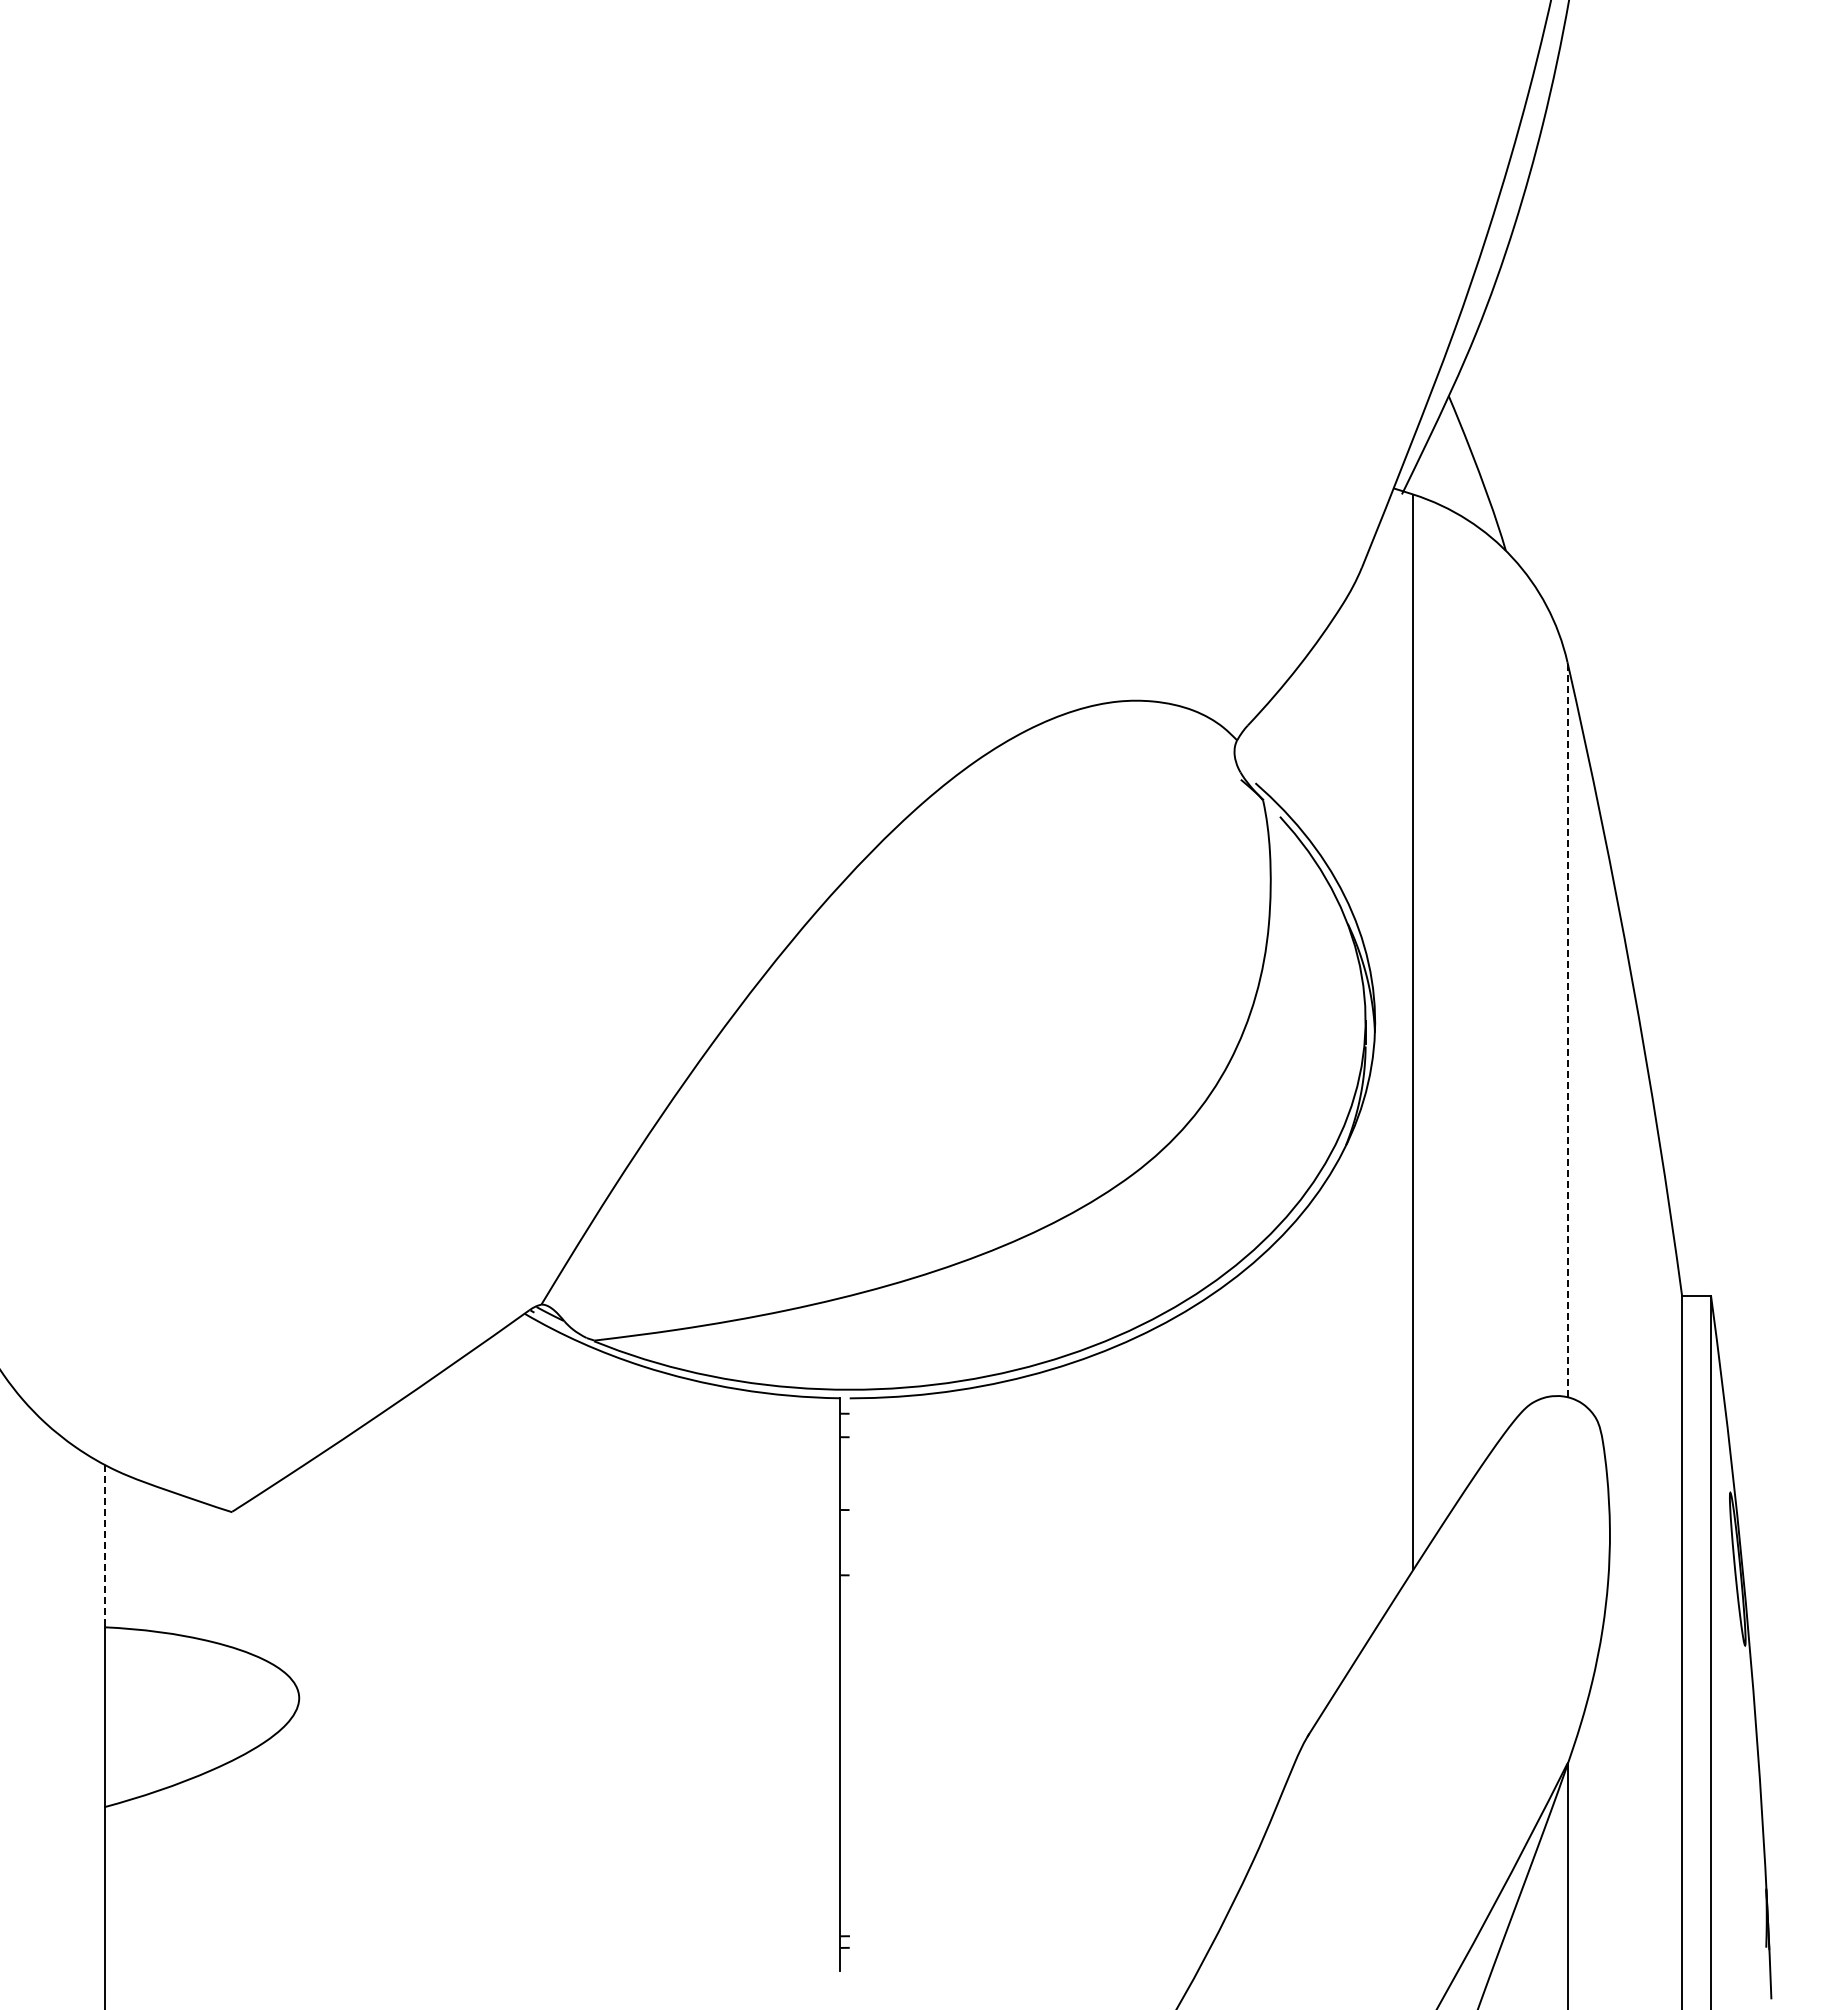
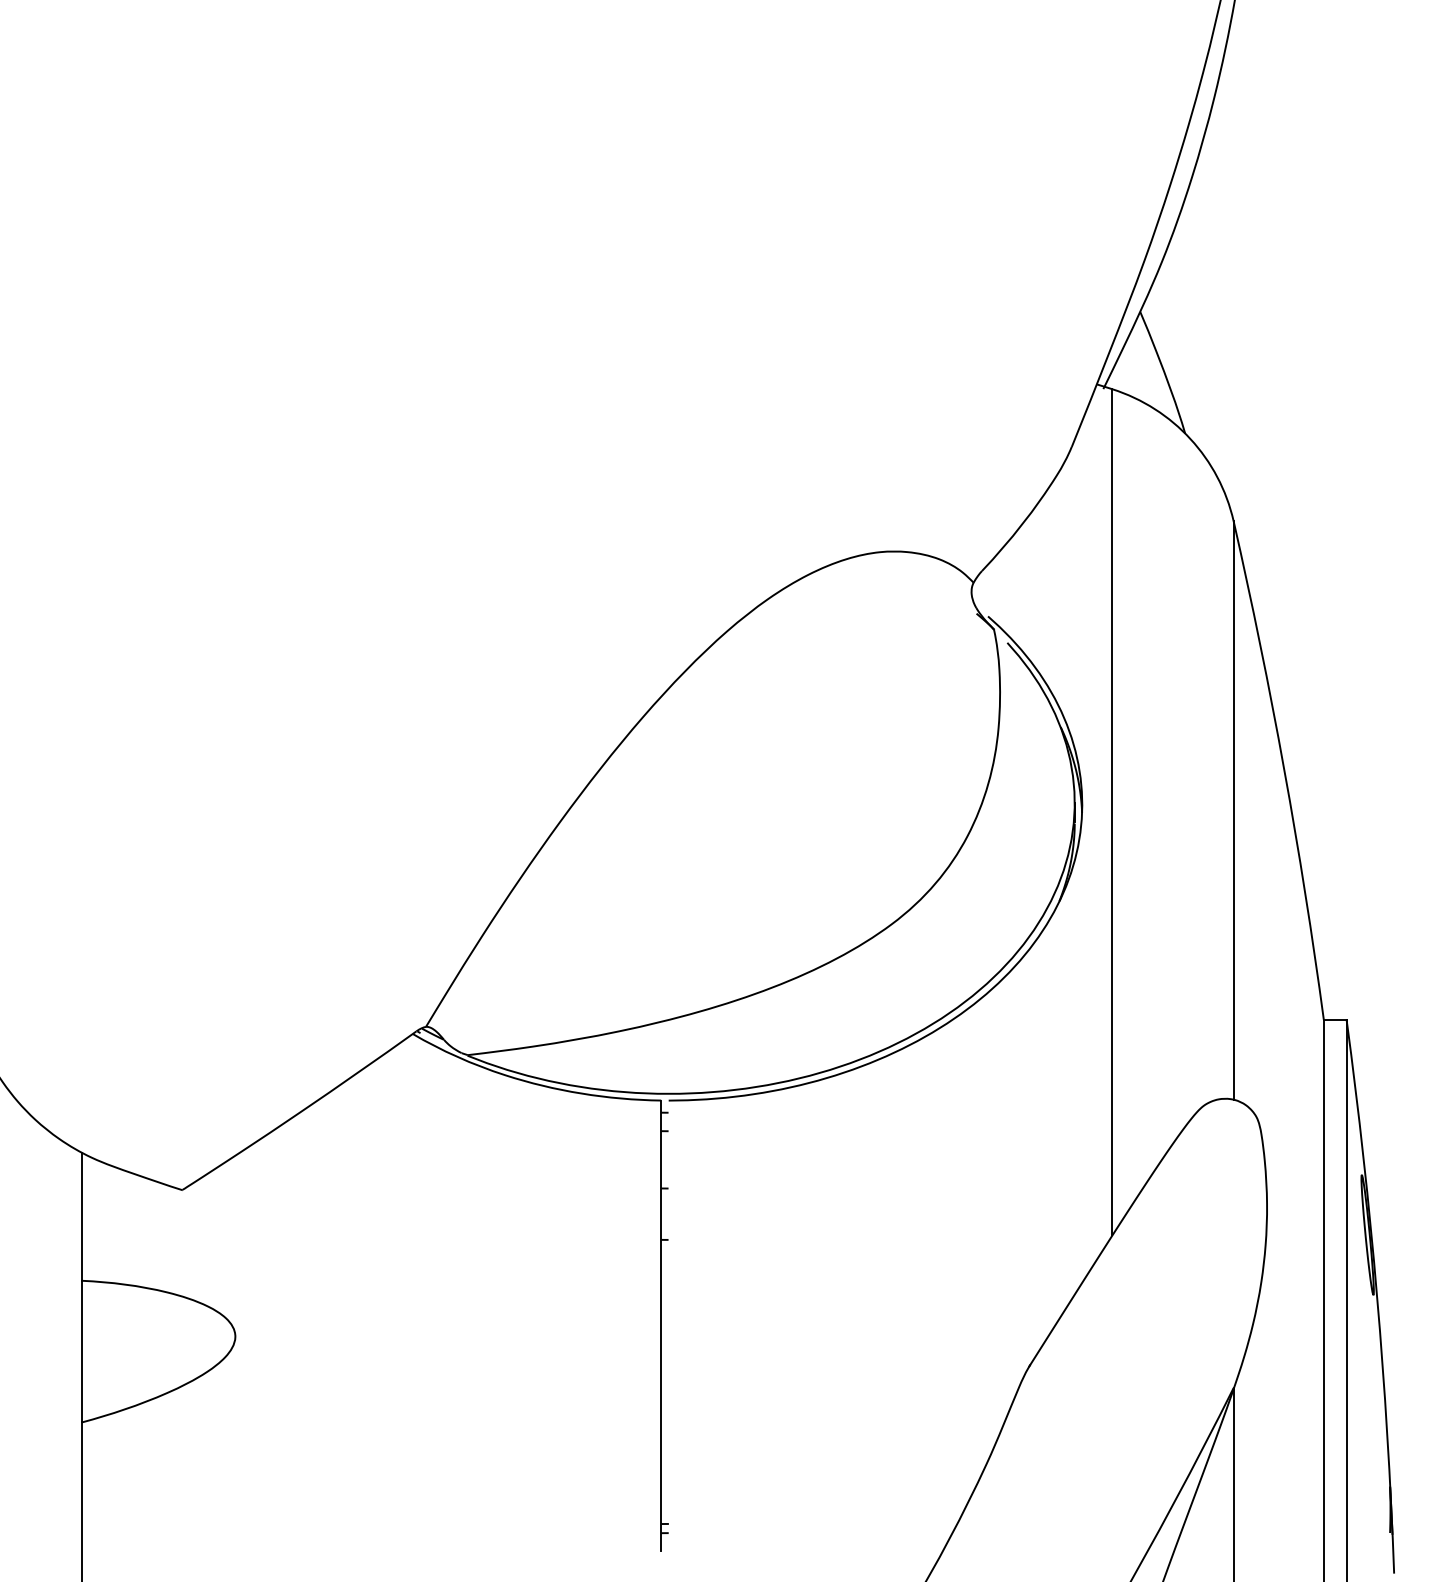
line: (1567, 1029) -> (1233, 810), dashed -> solid
line: (104, 1546) -> (82, 1217), dashed -> solid

